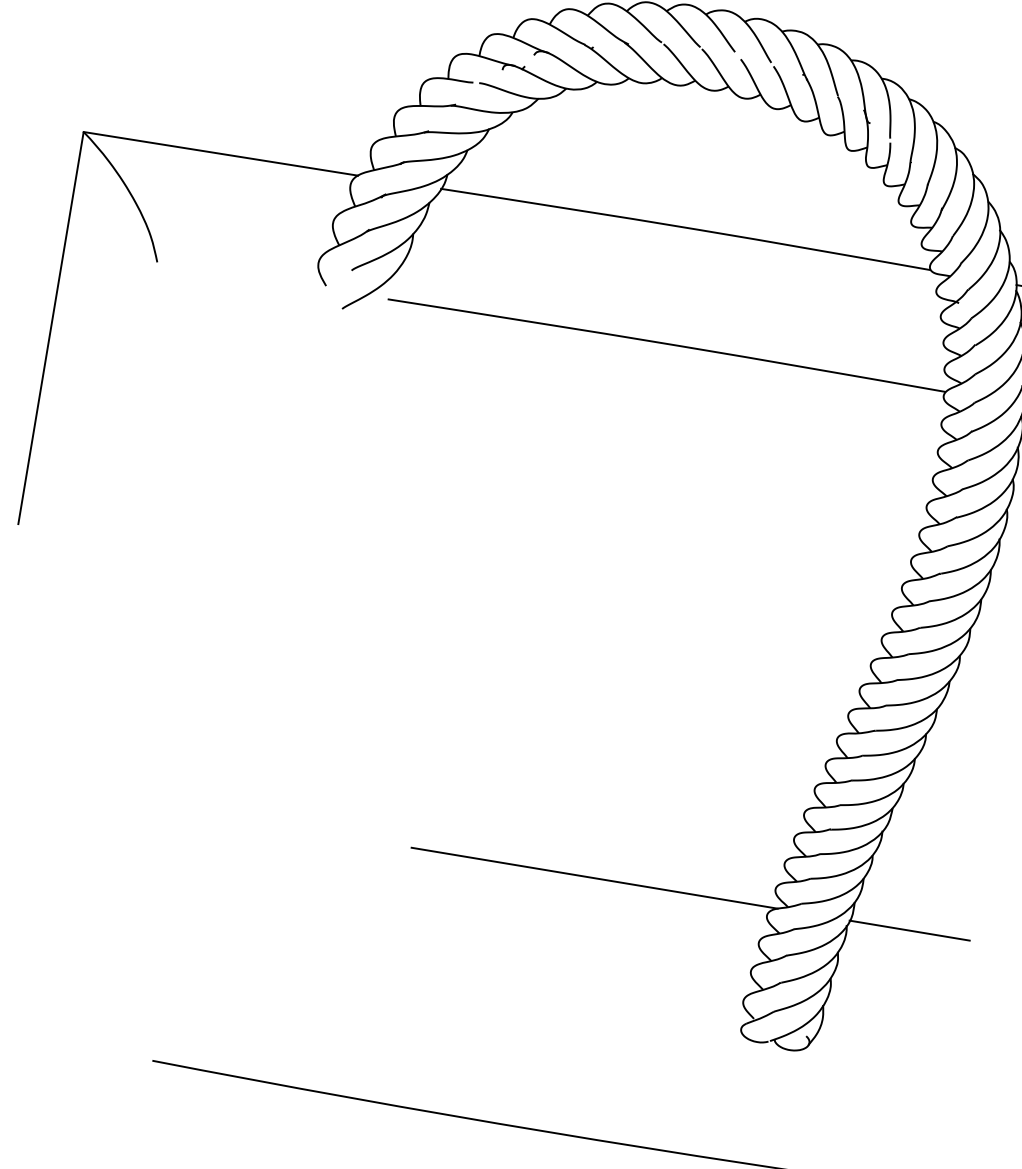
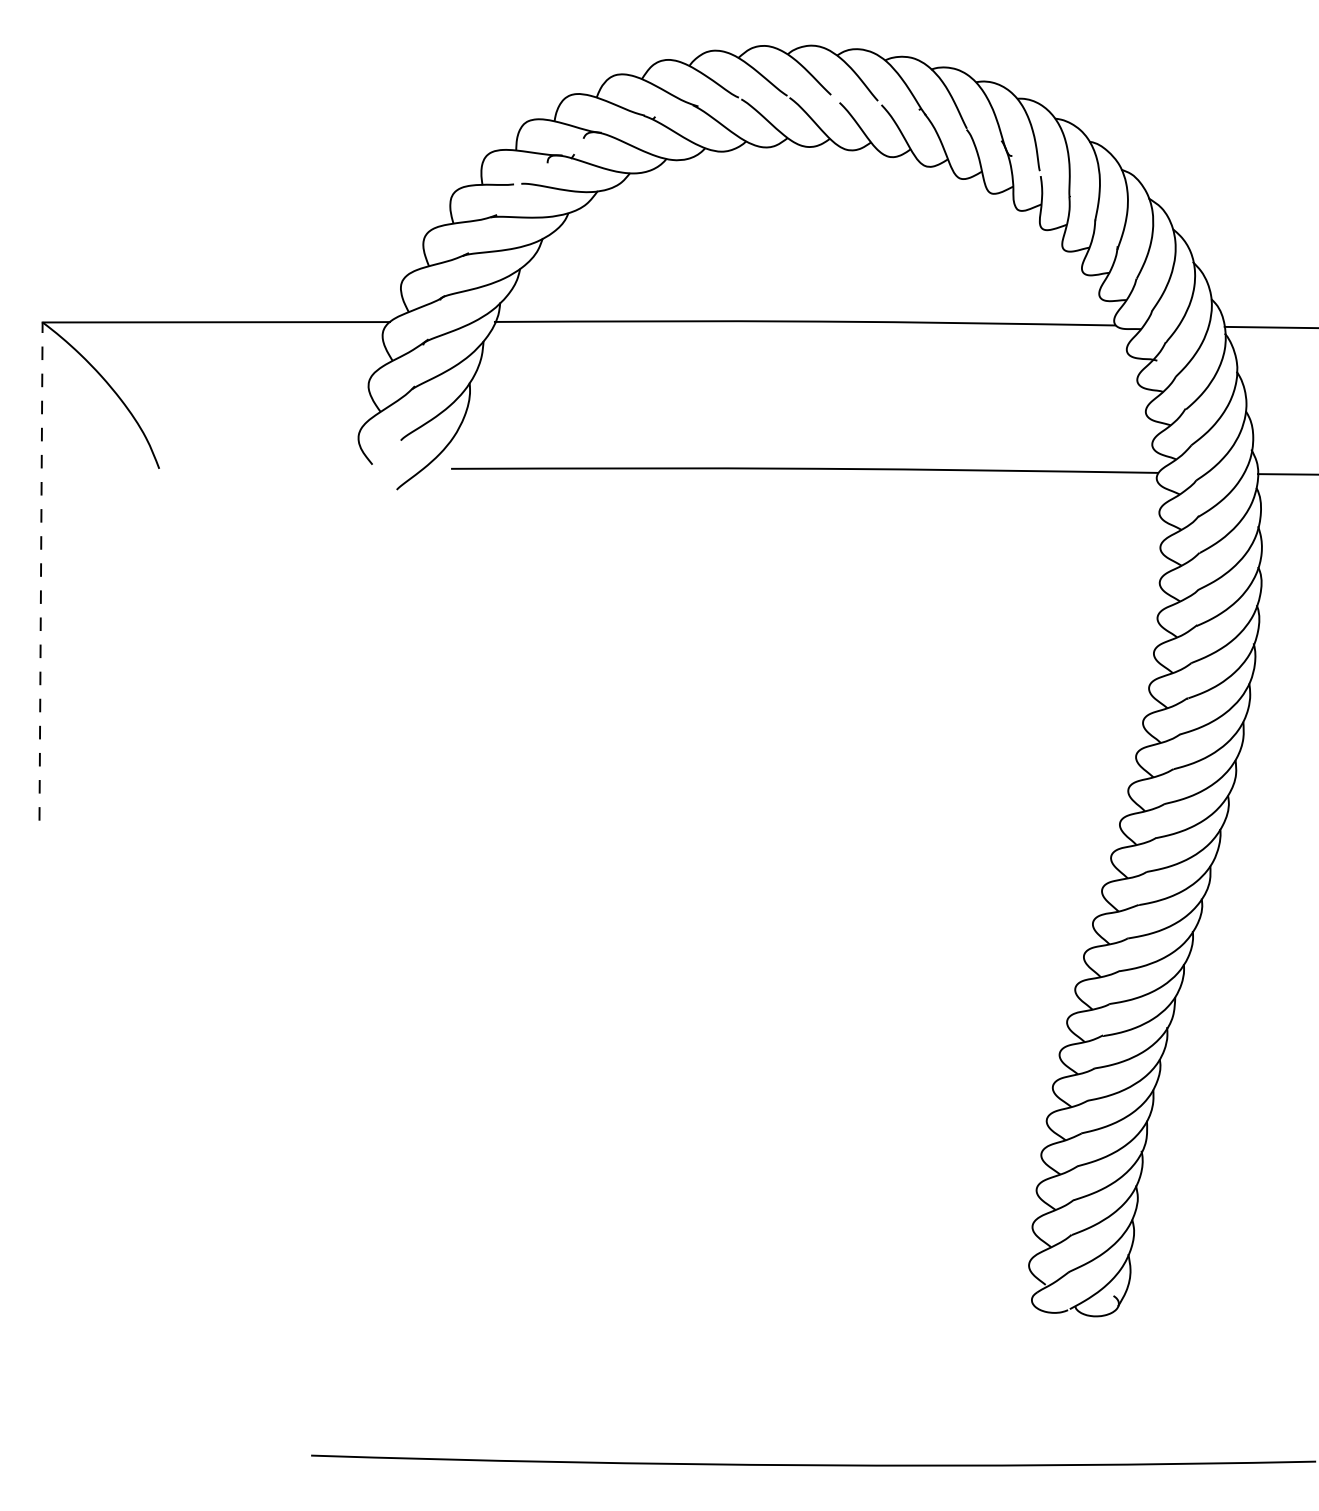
line: (51, 328) -> (41, 571), solid -> dashed
line: (594, 878) -> (821, 1142), removed
line: (909, 930) -> (1220, 1144), removed

